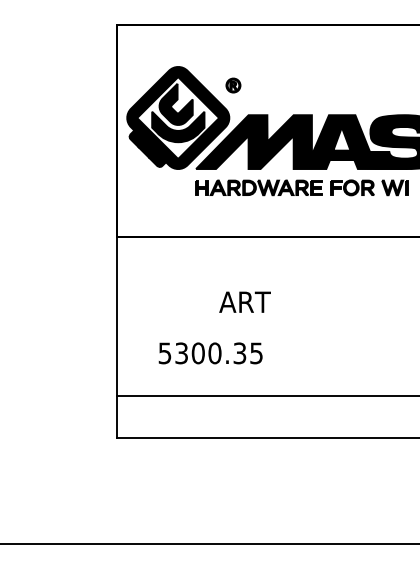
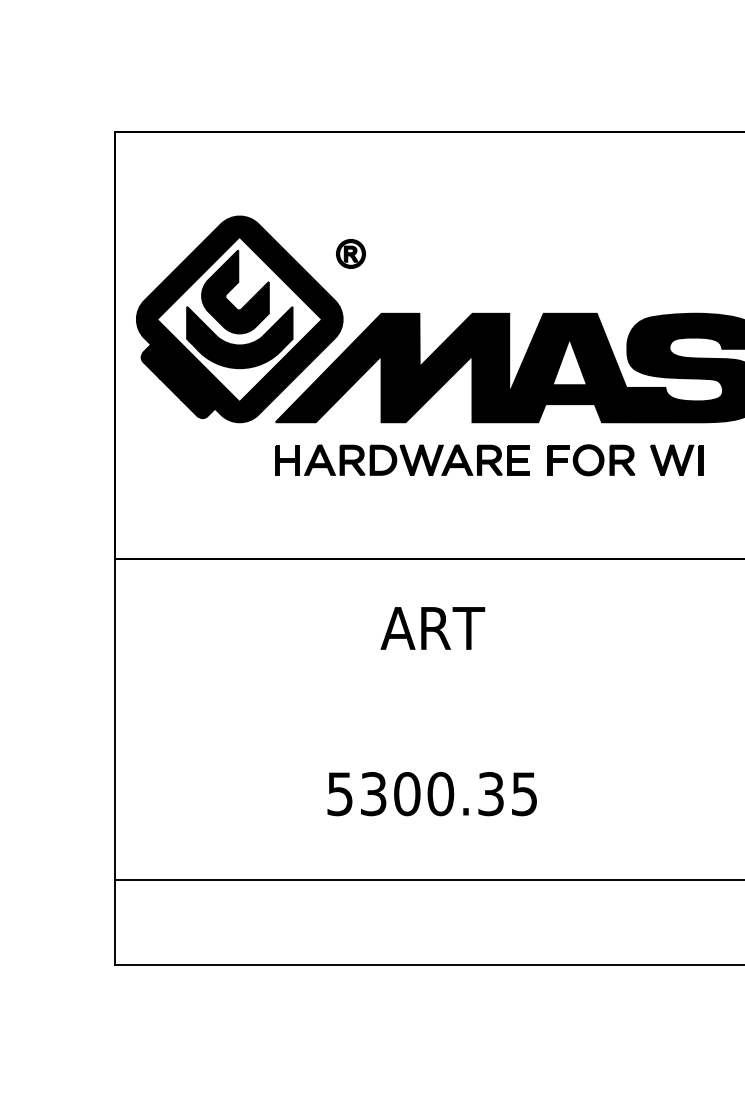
text: (244, 301) -> (431, 626), moved
text: (210, 353) -> (431, 794), moved

